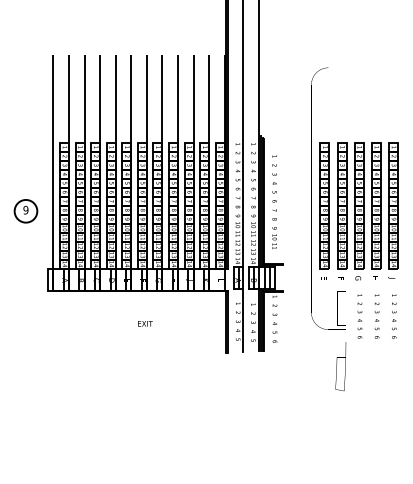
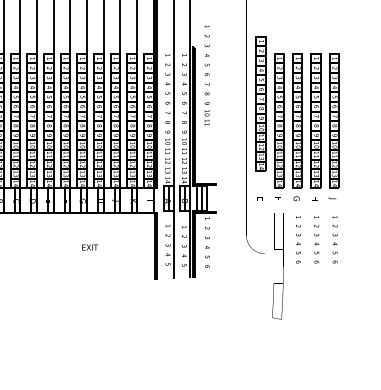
text: (274, 202) -> (206, 75), moved
part: (324, 205) -> (260, 103), moved
text: (145, 323) -> (90, 247), moved

